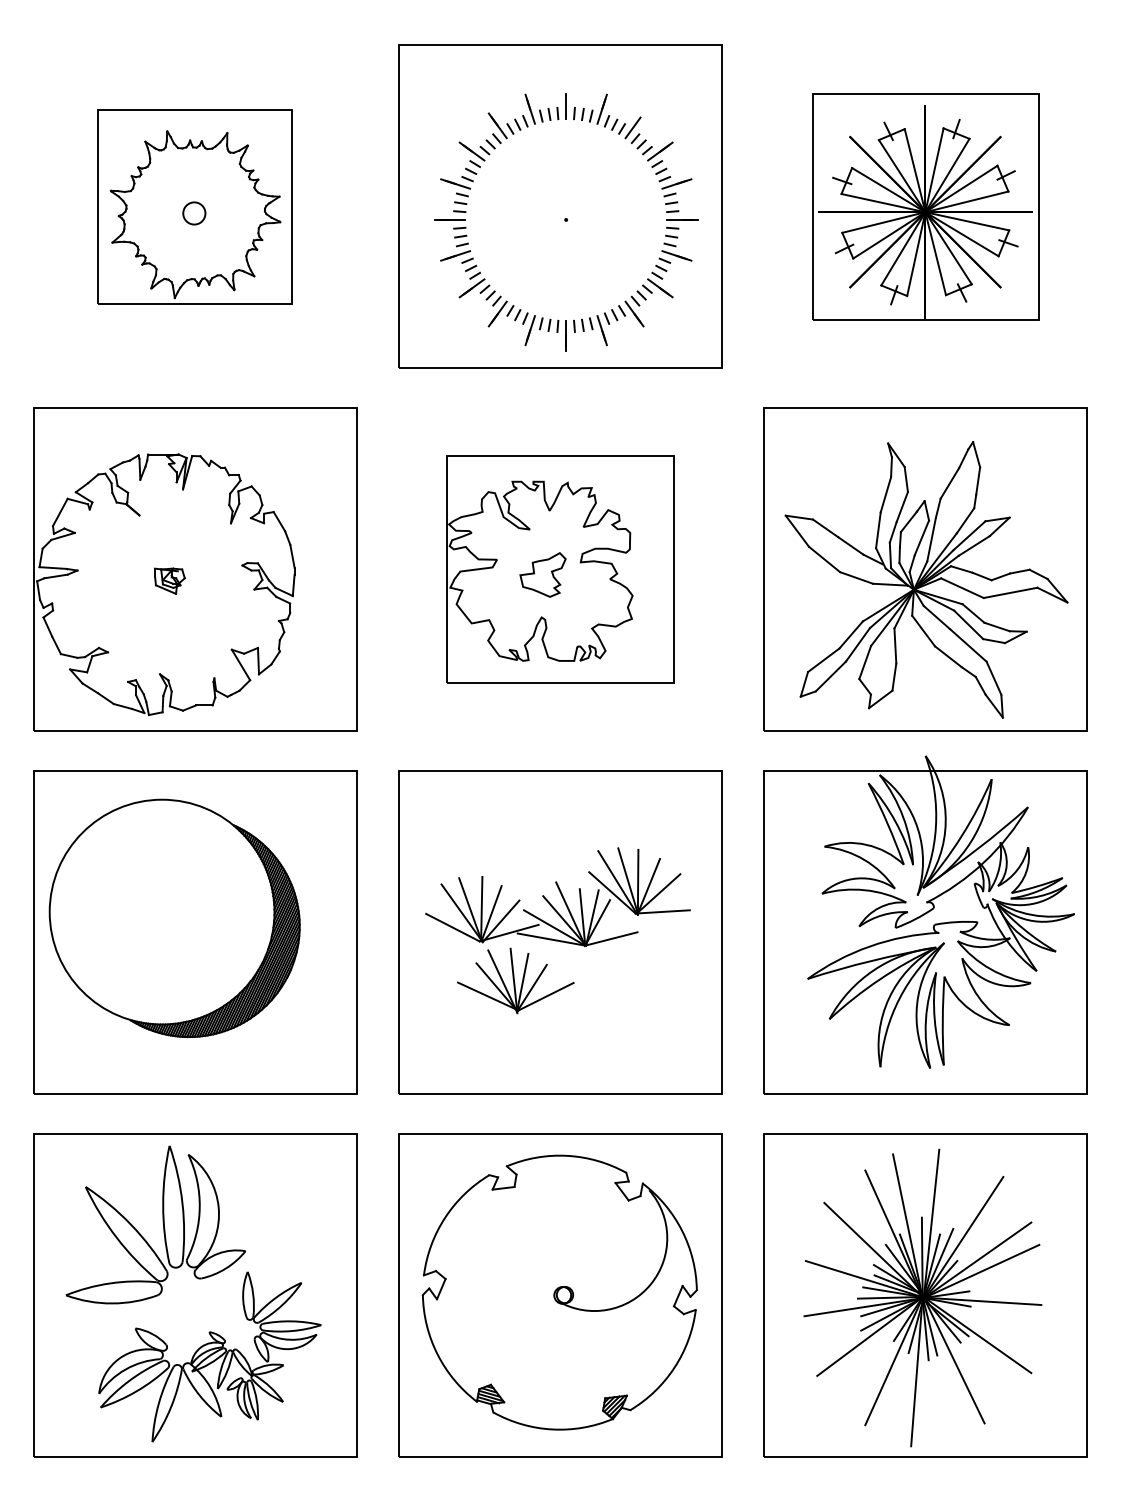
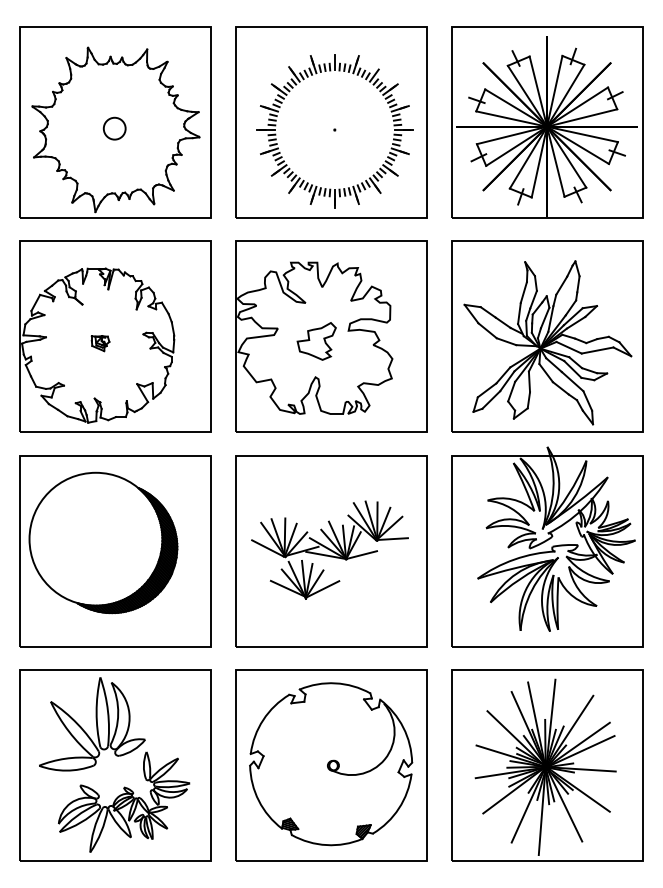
part: (195, 207) -> (115, 122), size x1.67
part: (925, 207) -> (547, 122), size x1.43
part: (560, 569) -> (331, 336), size x1.43

